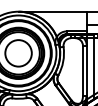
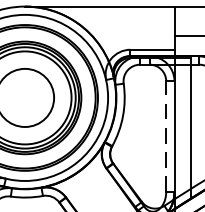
line: (82, 70) -> (165, 135), solid -> dashed

